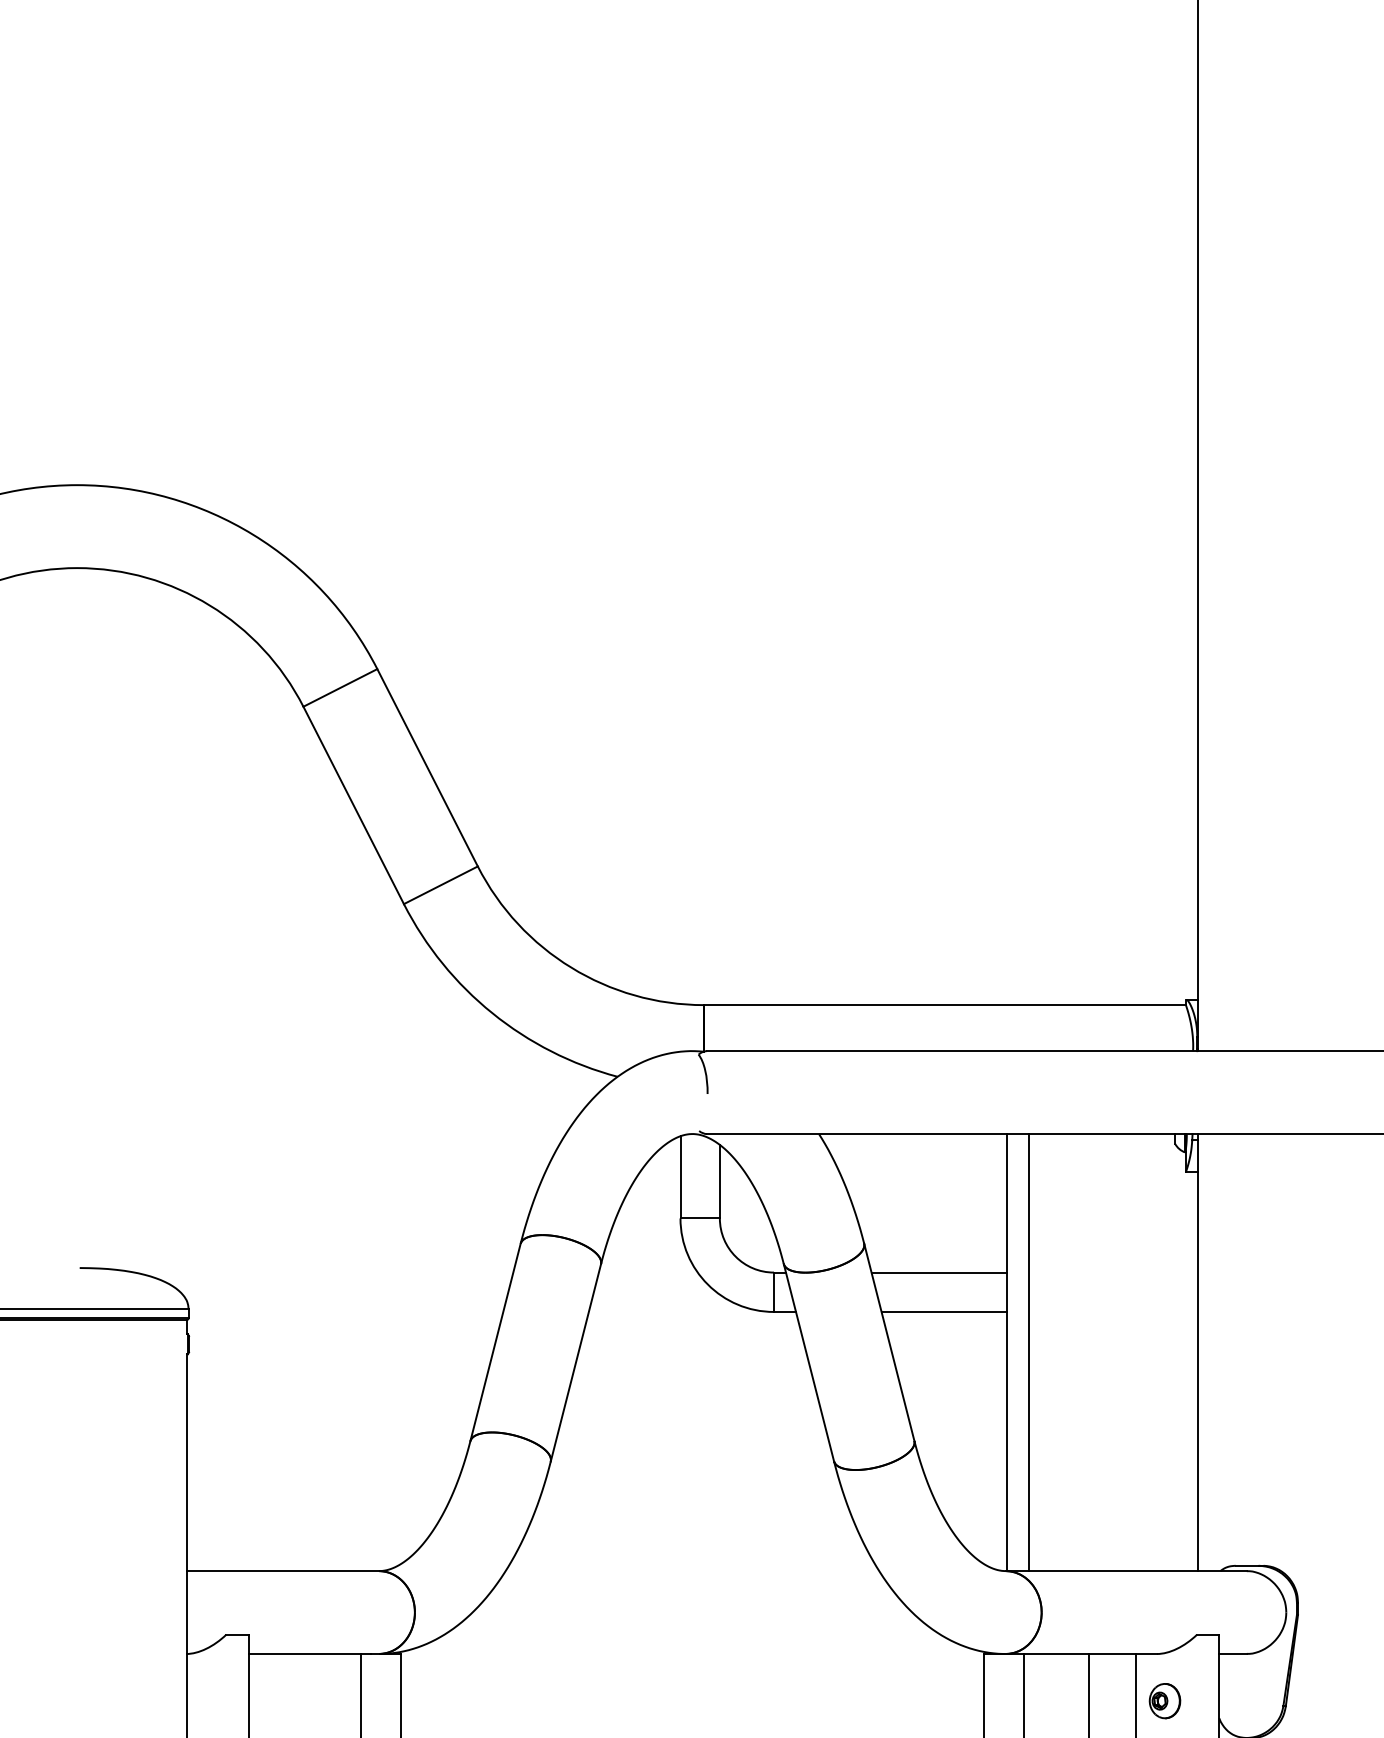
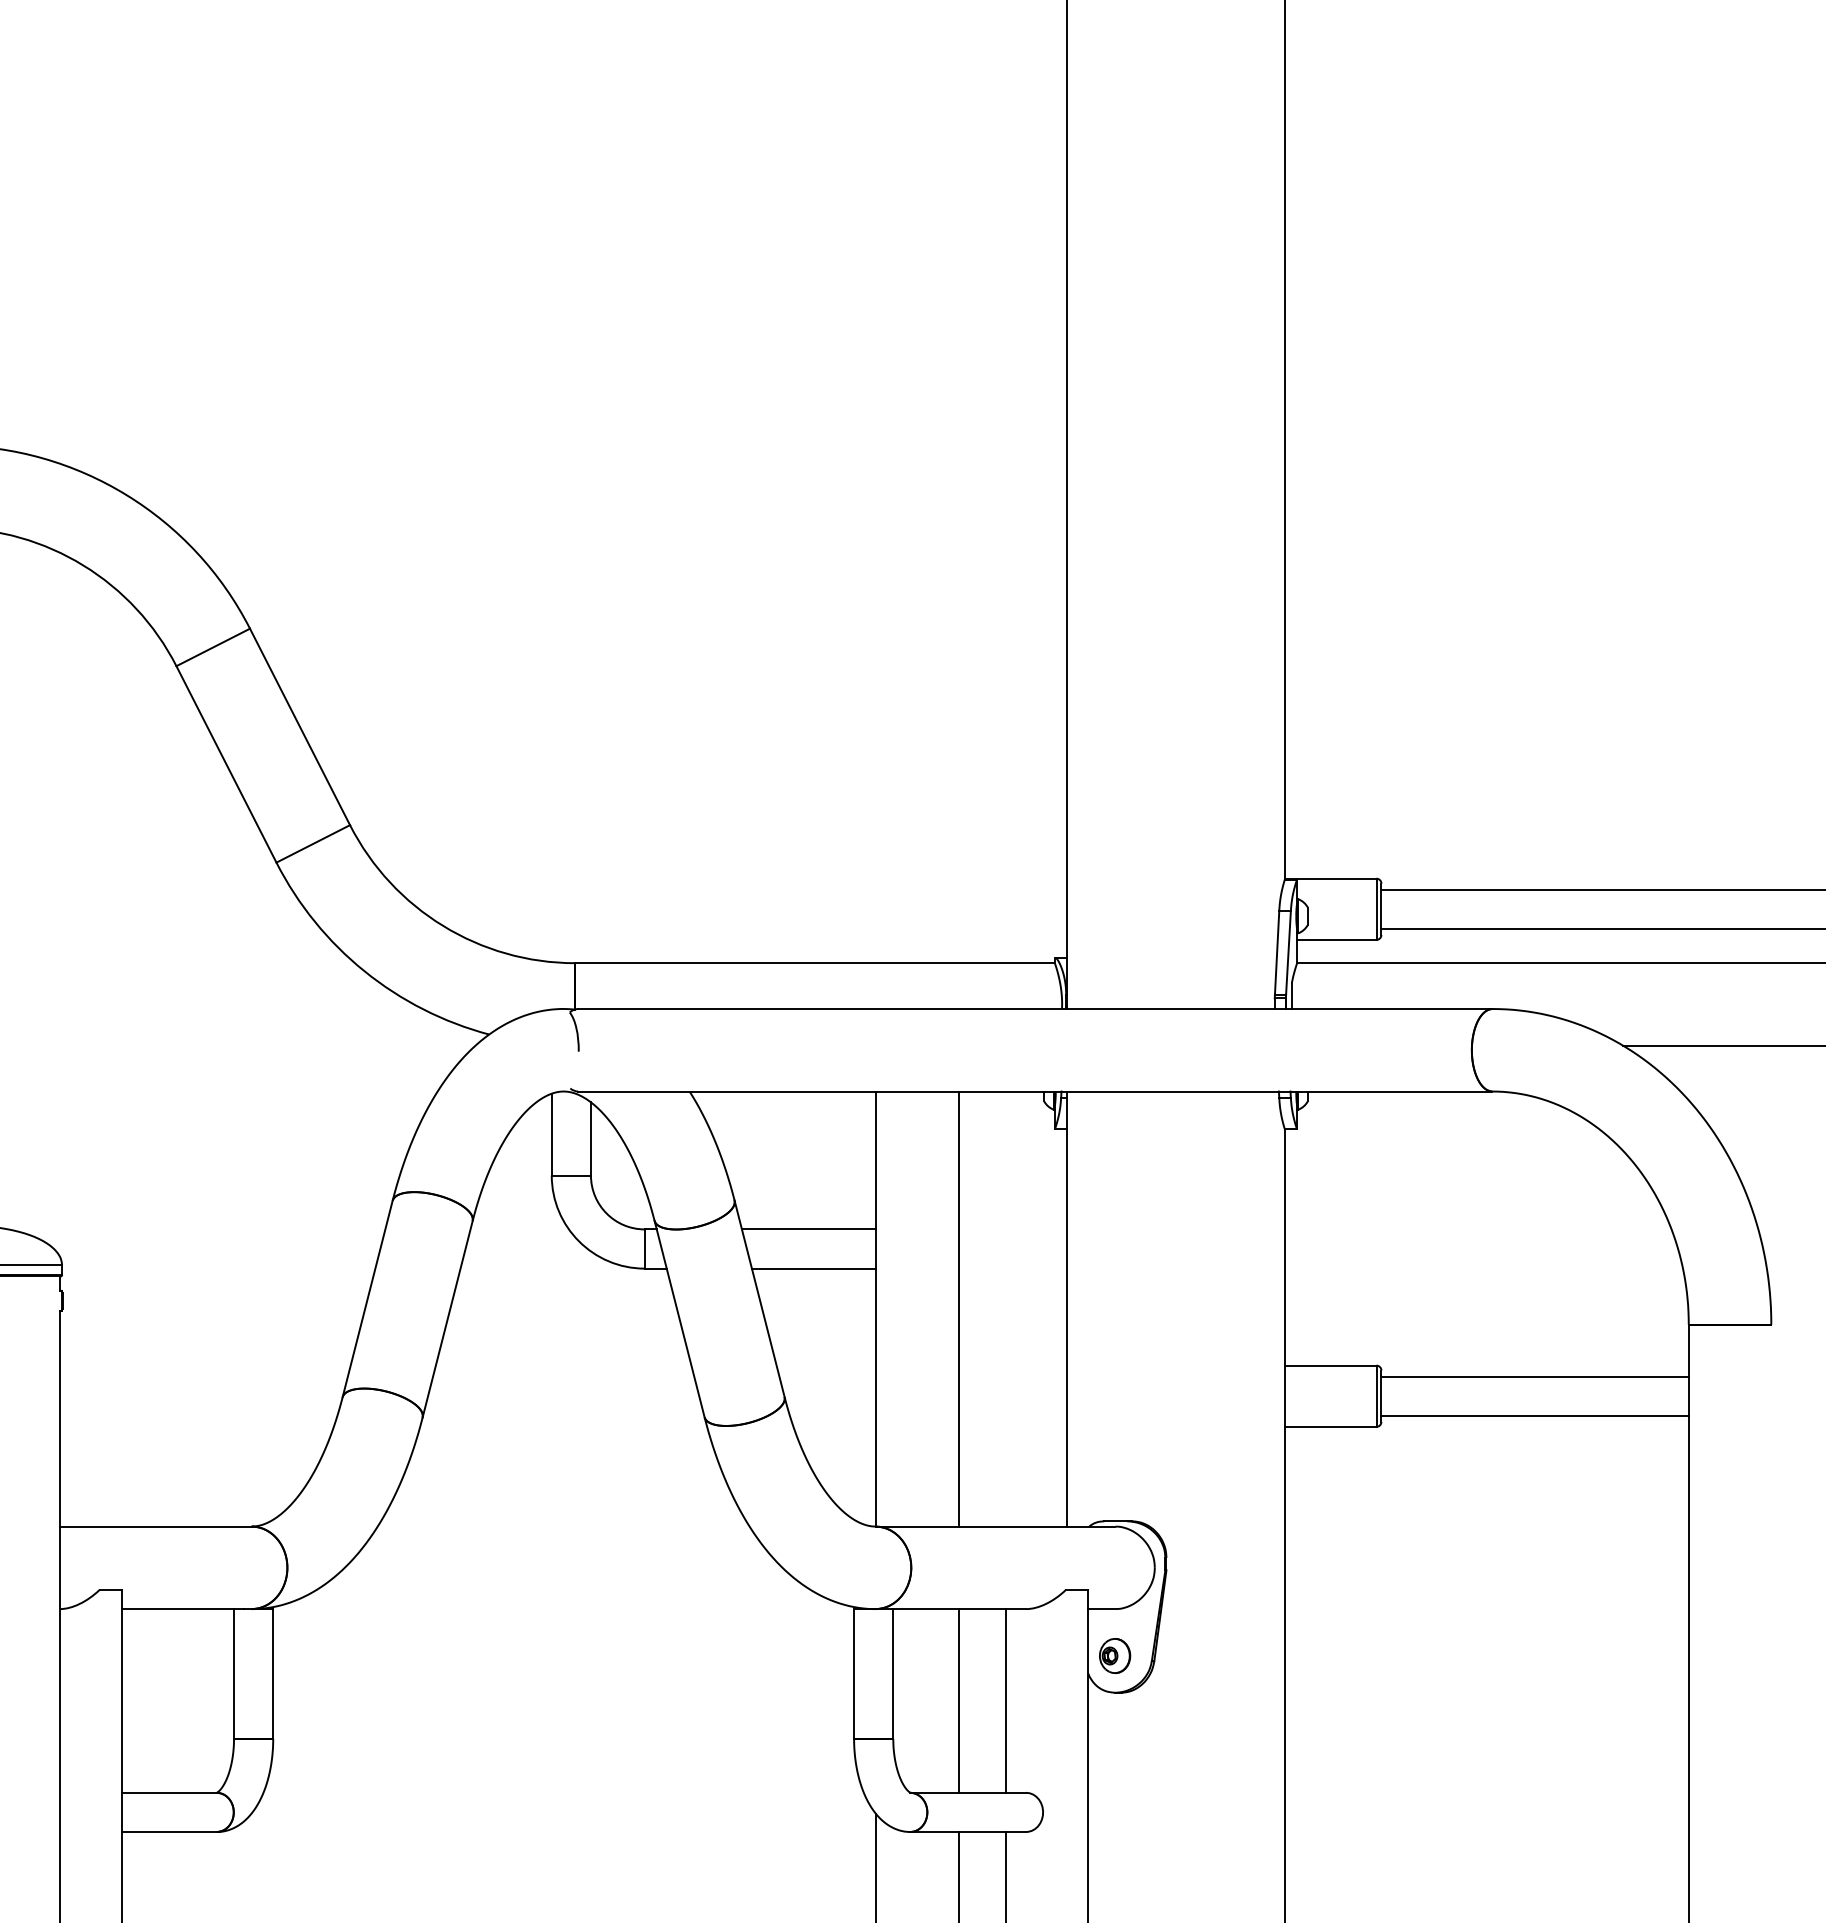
line: (1028, 1352) -> (958, 1308), moved
part: (1165, 1701) -> (1115, 1656), moved

